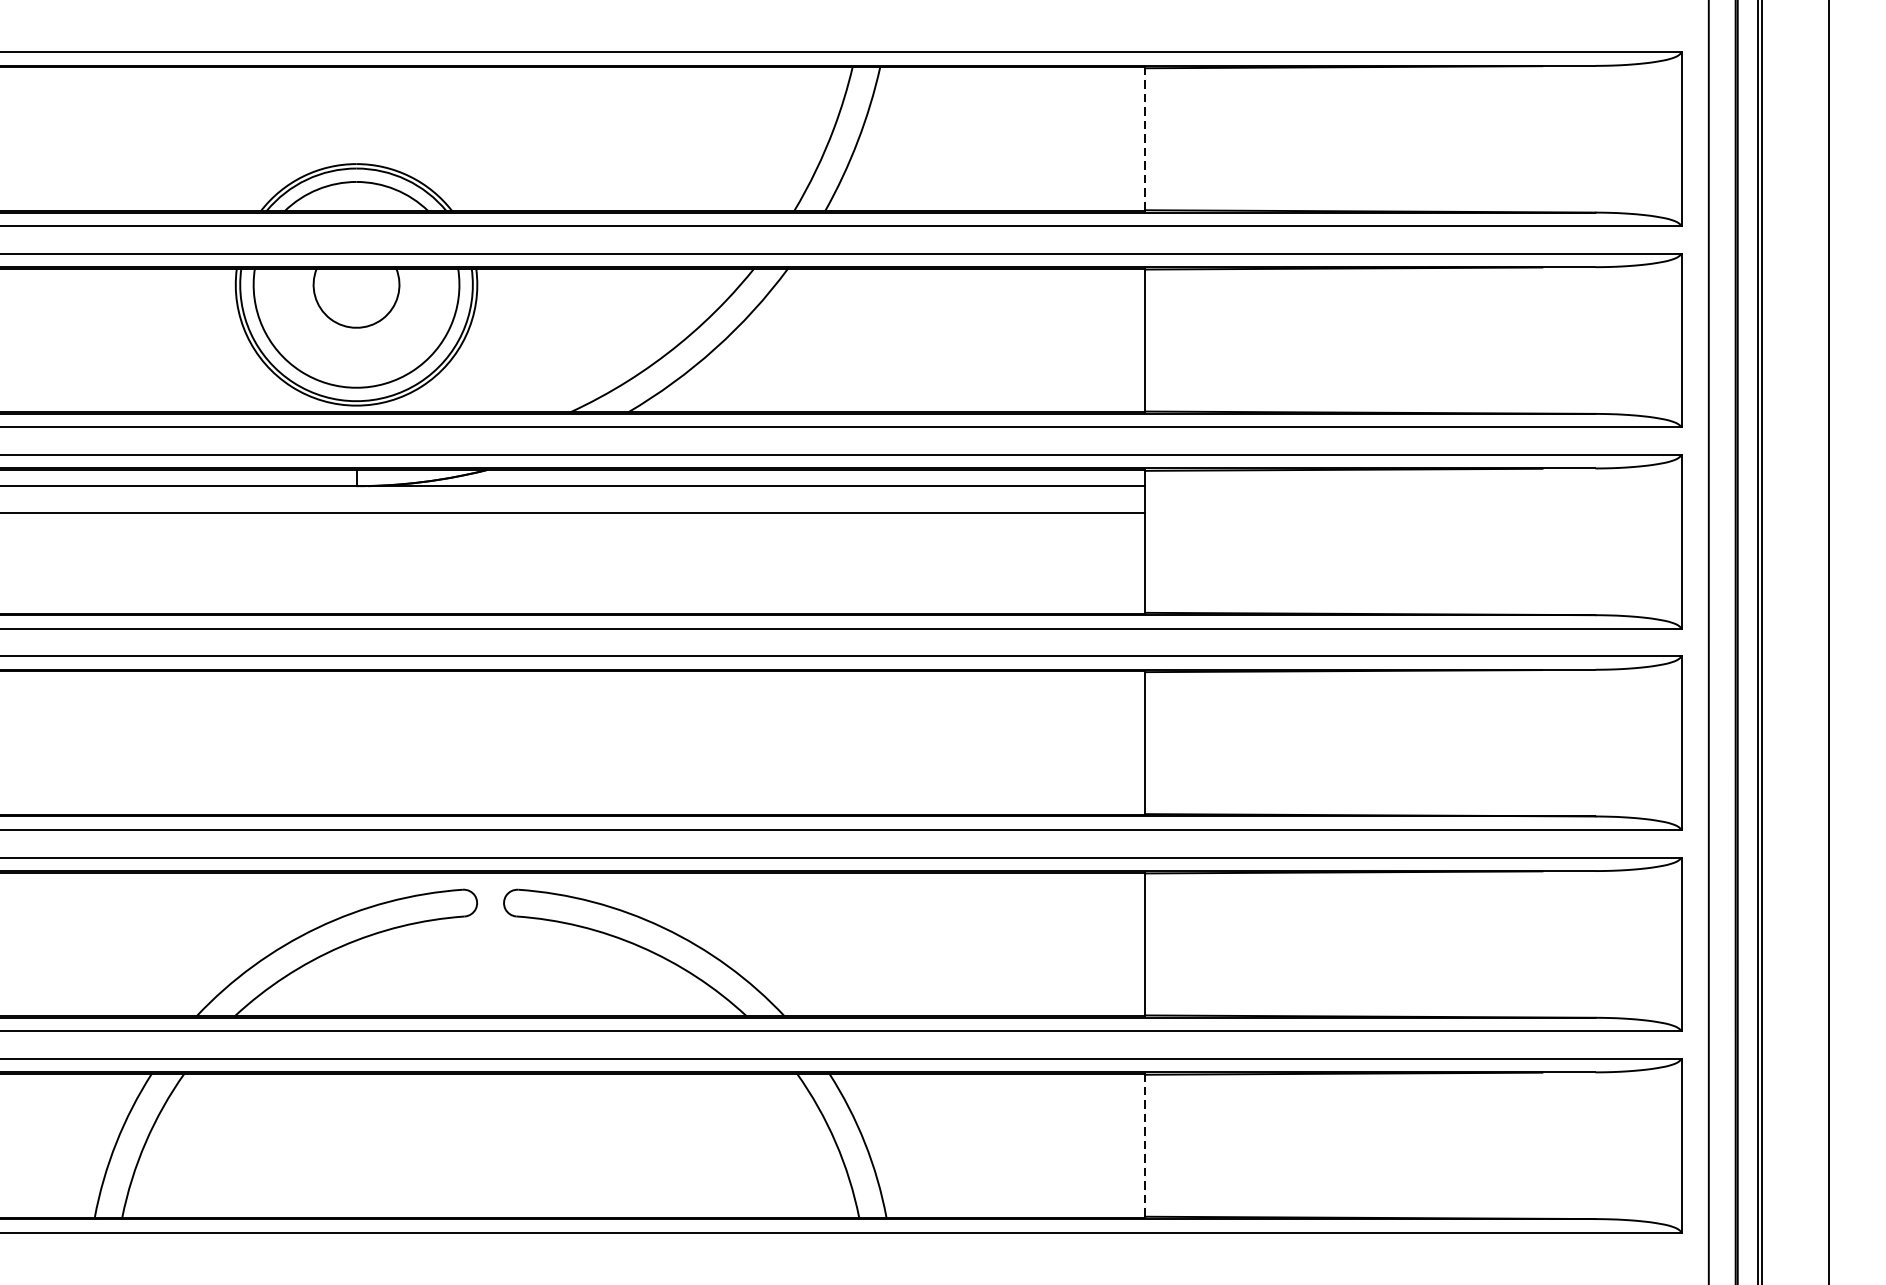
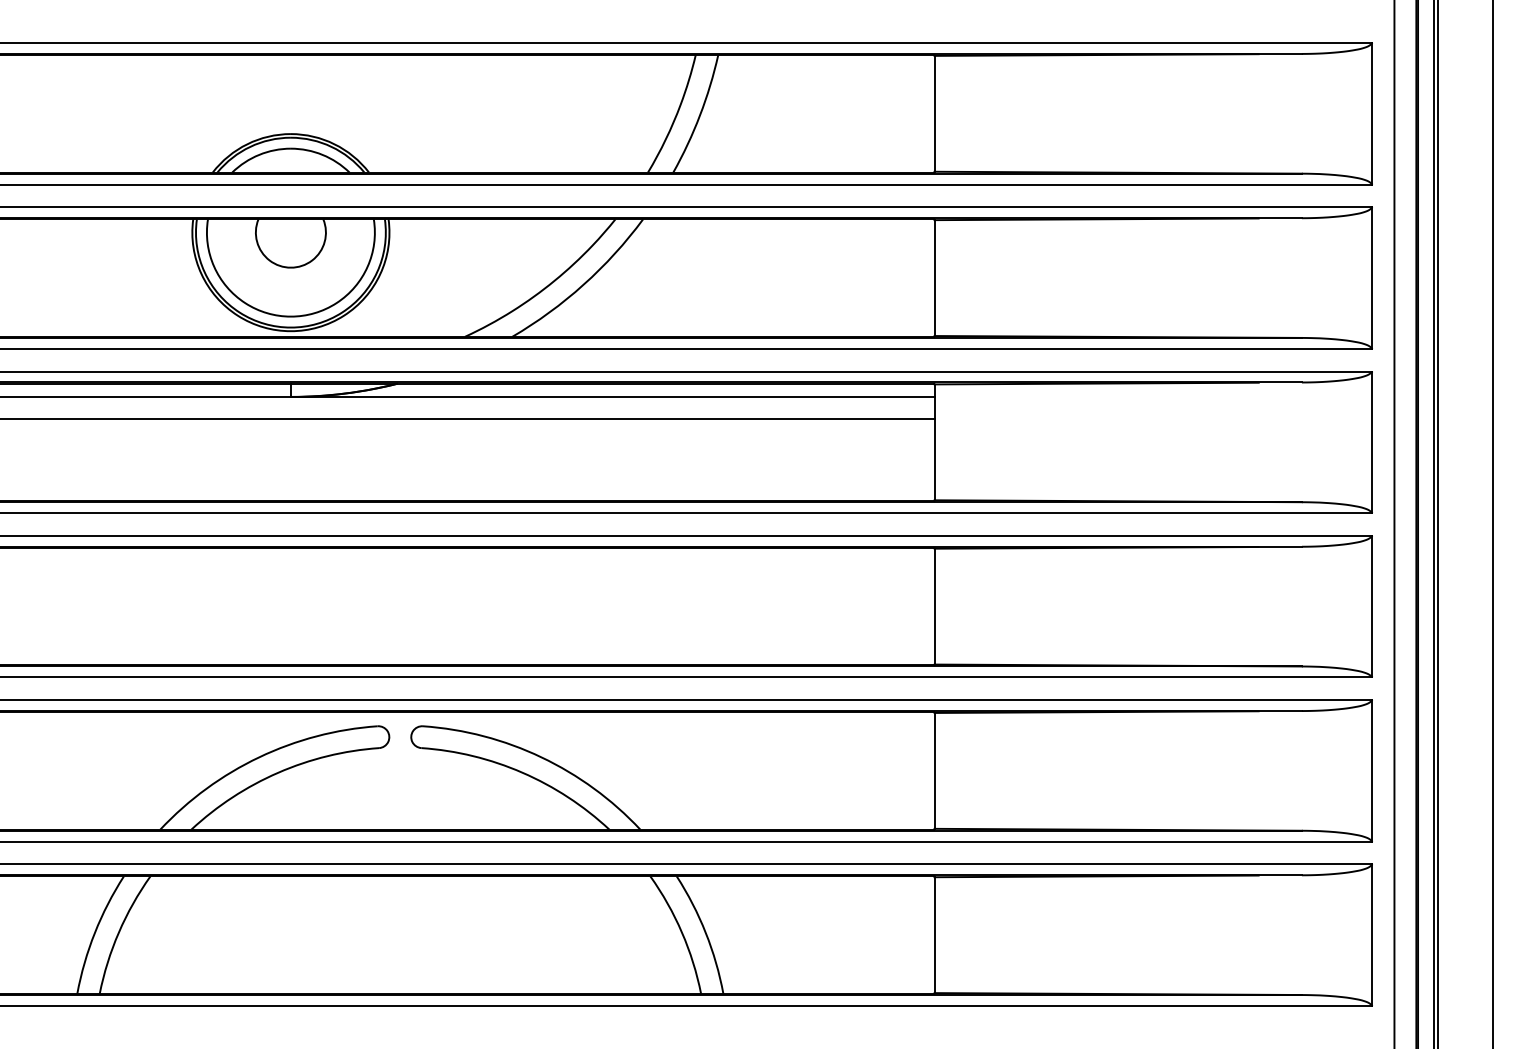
line: (1145, 138) -> (934, 113), dashed -> solid
line: (1145, 1146) -> (934, 935), dashed -> solid

